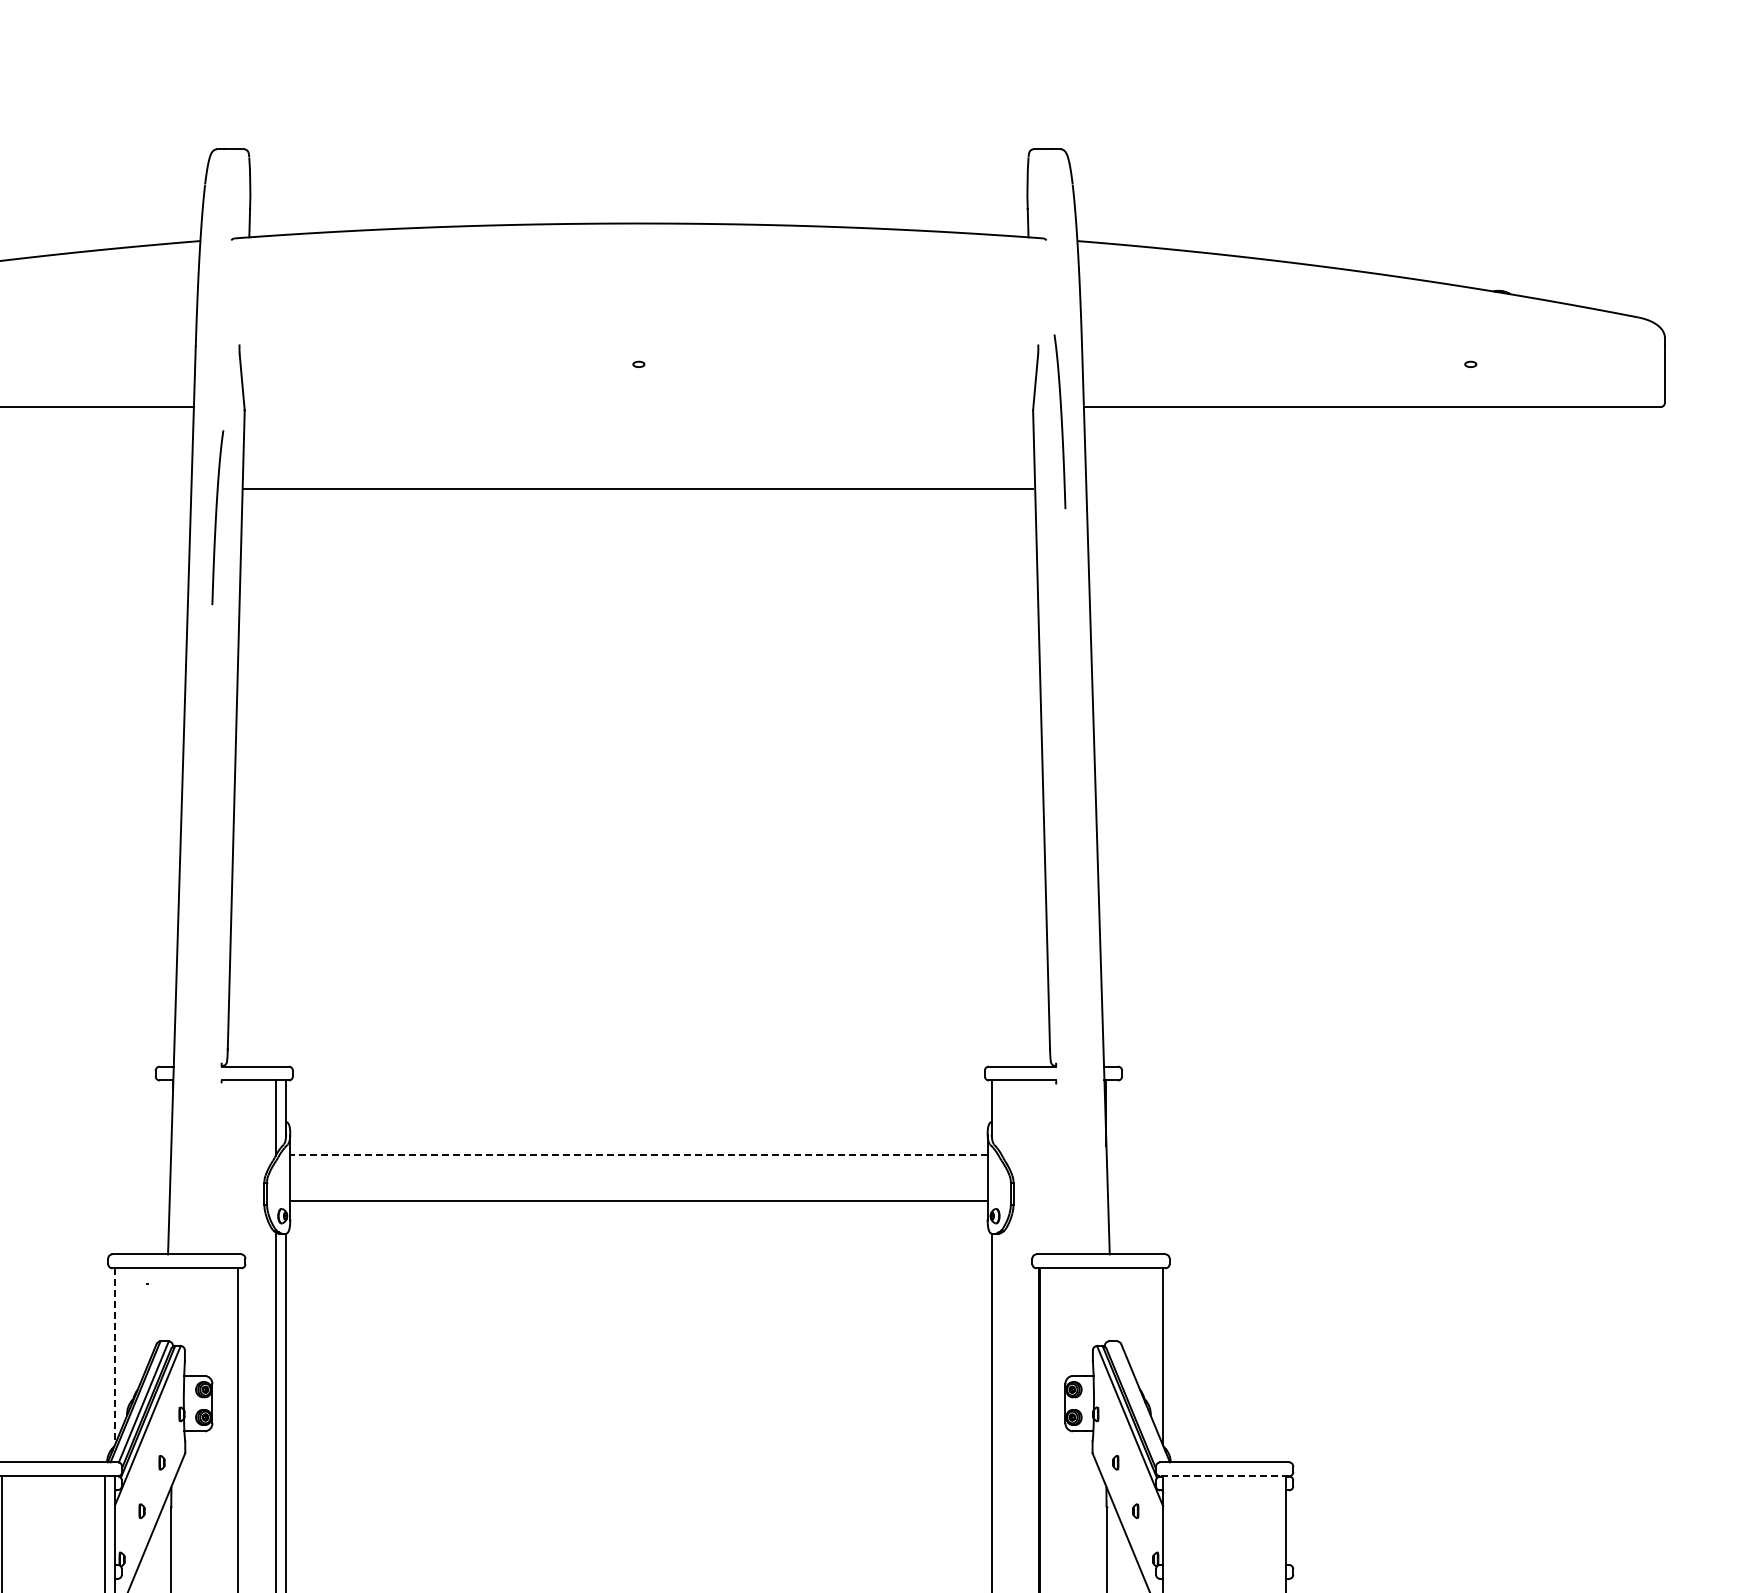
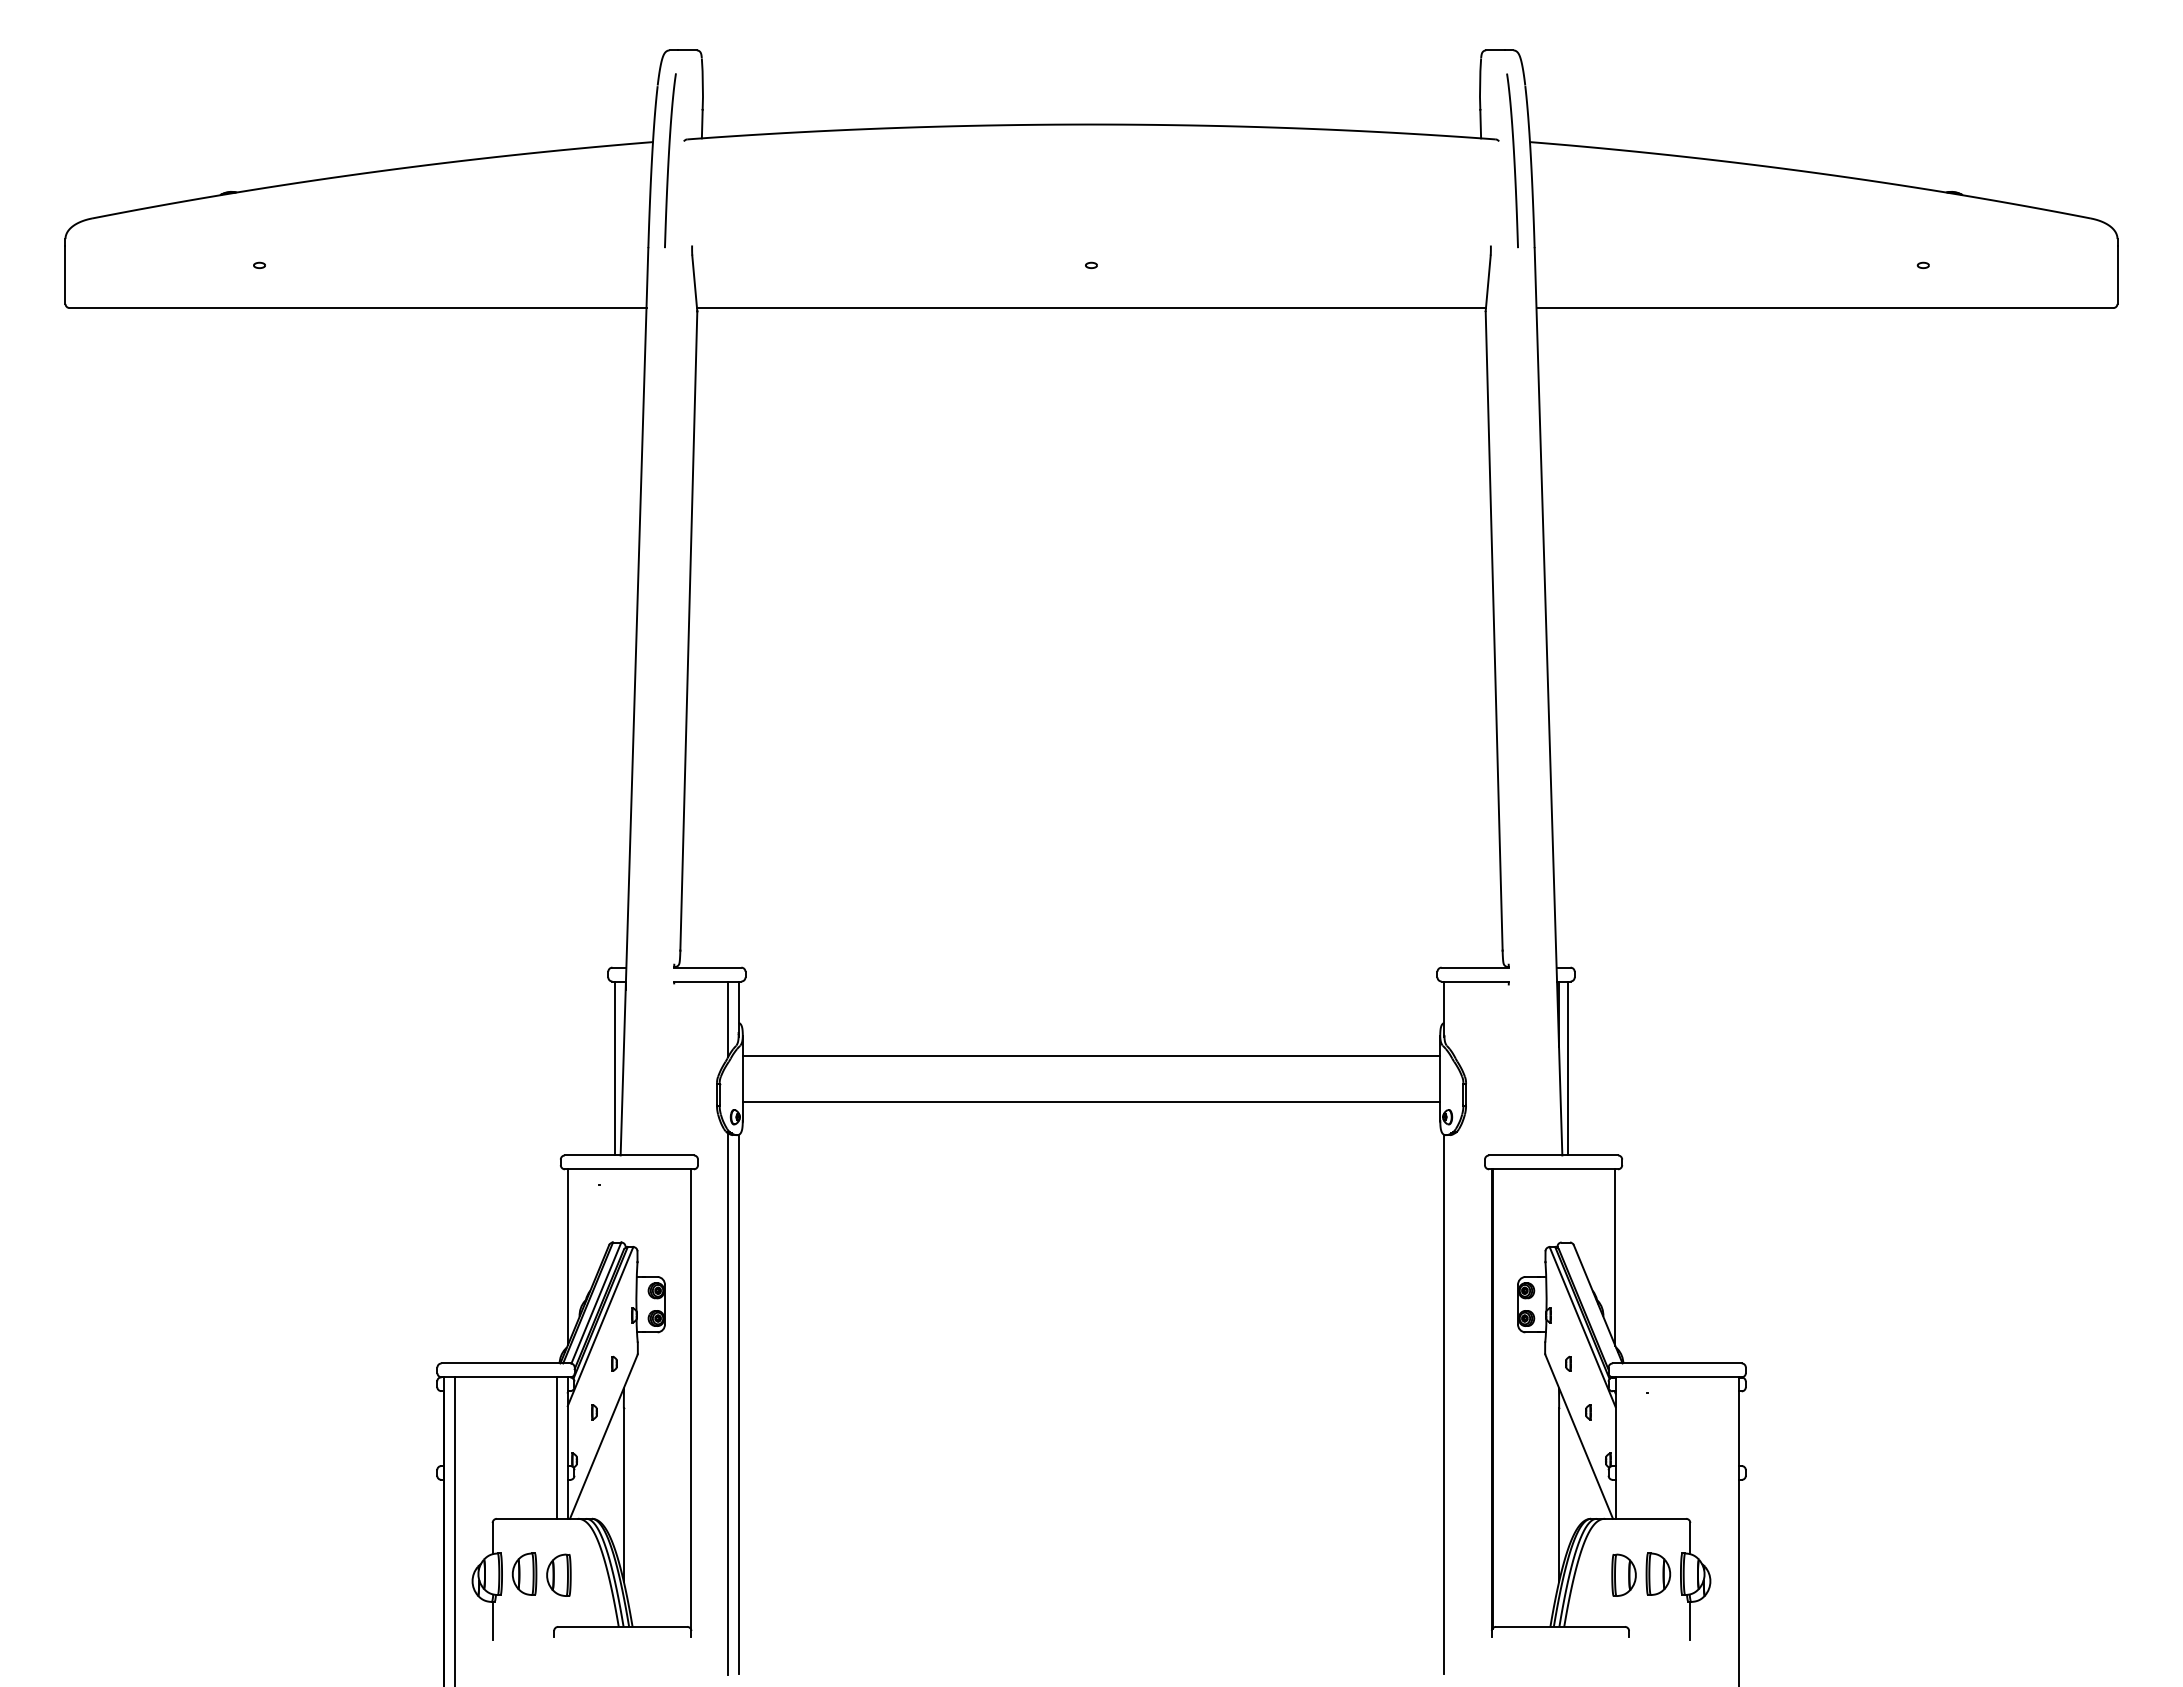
curve: (1060, 421) -> (1513, 160), moved
line: (638, 489) -> (1091, 308), moved
curve: (216, 517) -> (669, 160), moved
line: (638, 1154) -> (1091, 1055), dashed -> solid
line: (162, 1167) -> (615, 1068), added
line: (1114, 1167) -> (1567, 1068), added
line: (114, 1356) -> (567, 1257), dashed -> solid
line: (1223, 1476) -> (1676, 1377), dashed -> solid

